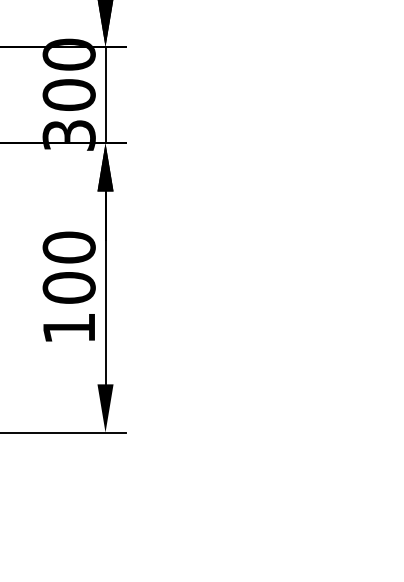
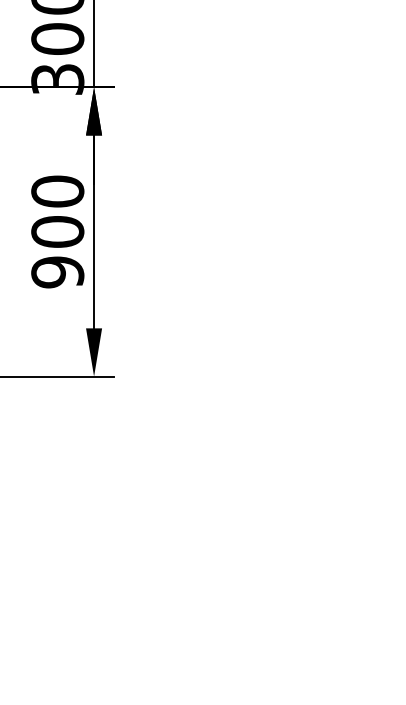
text: (68, 328) -> (57, 272), 100 -> 900

